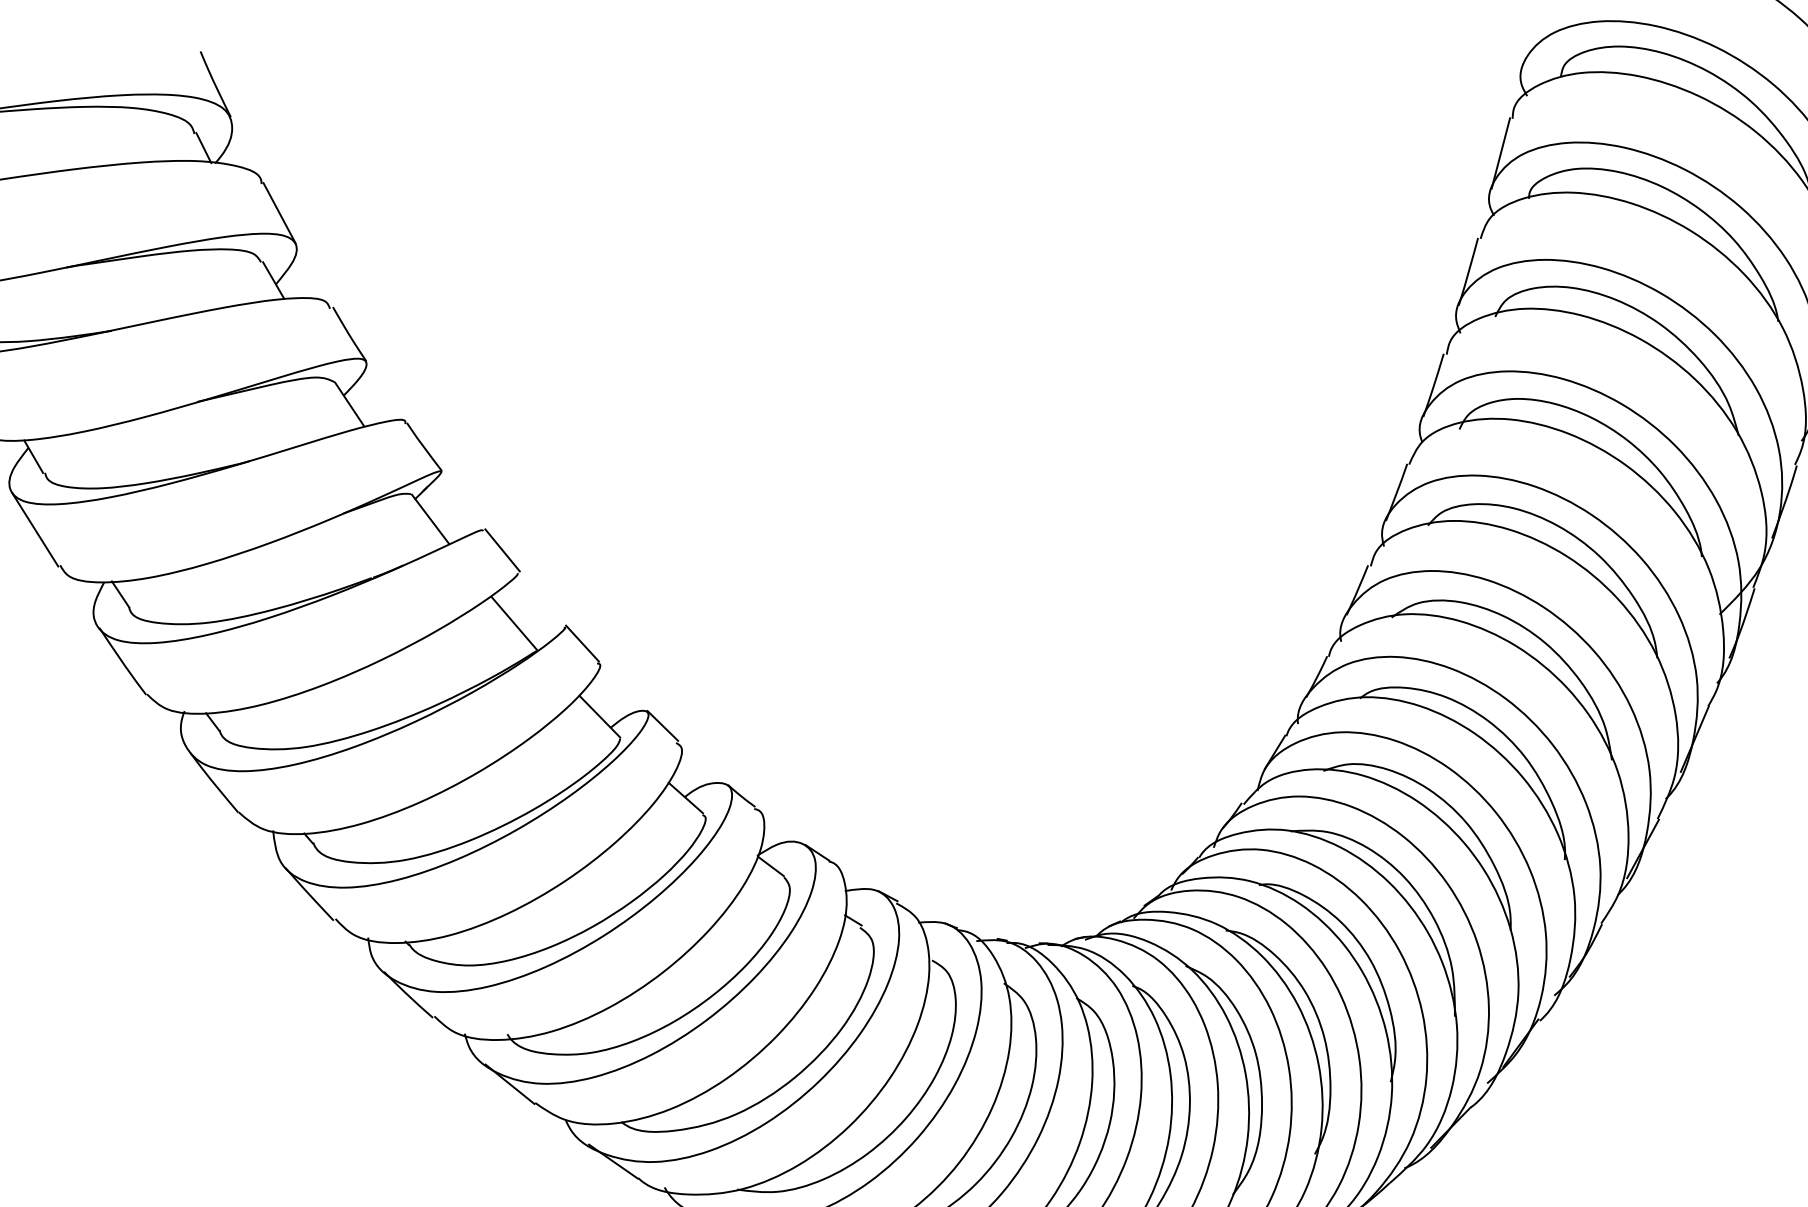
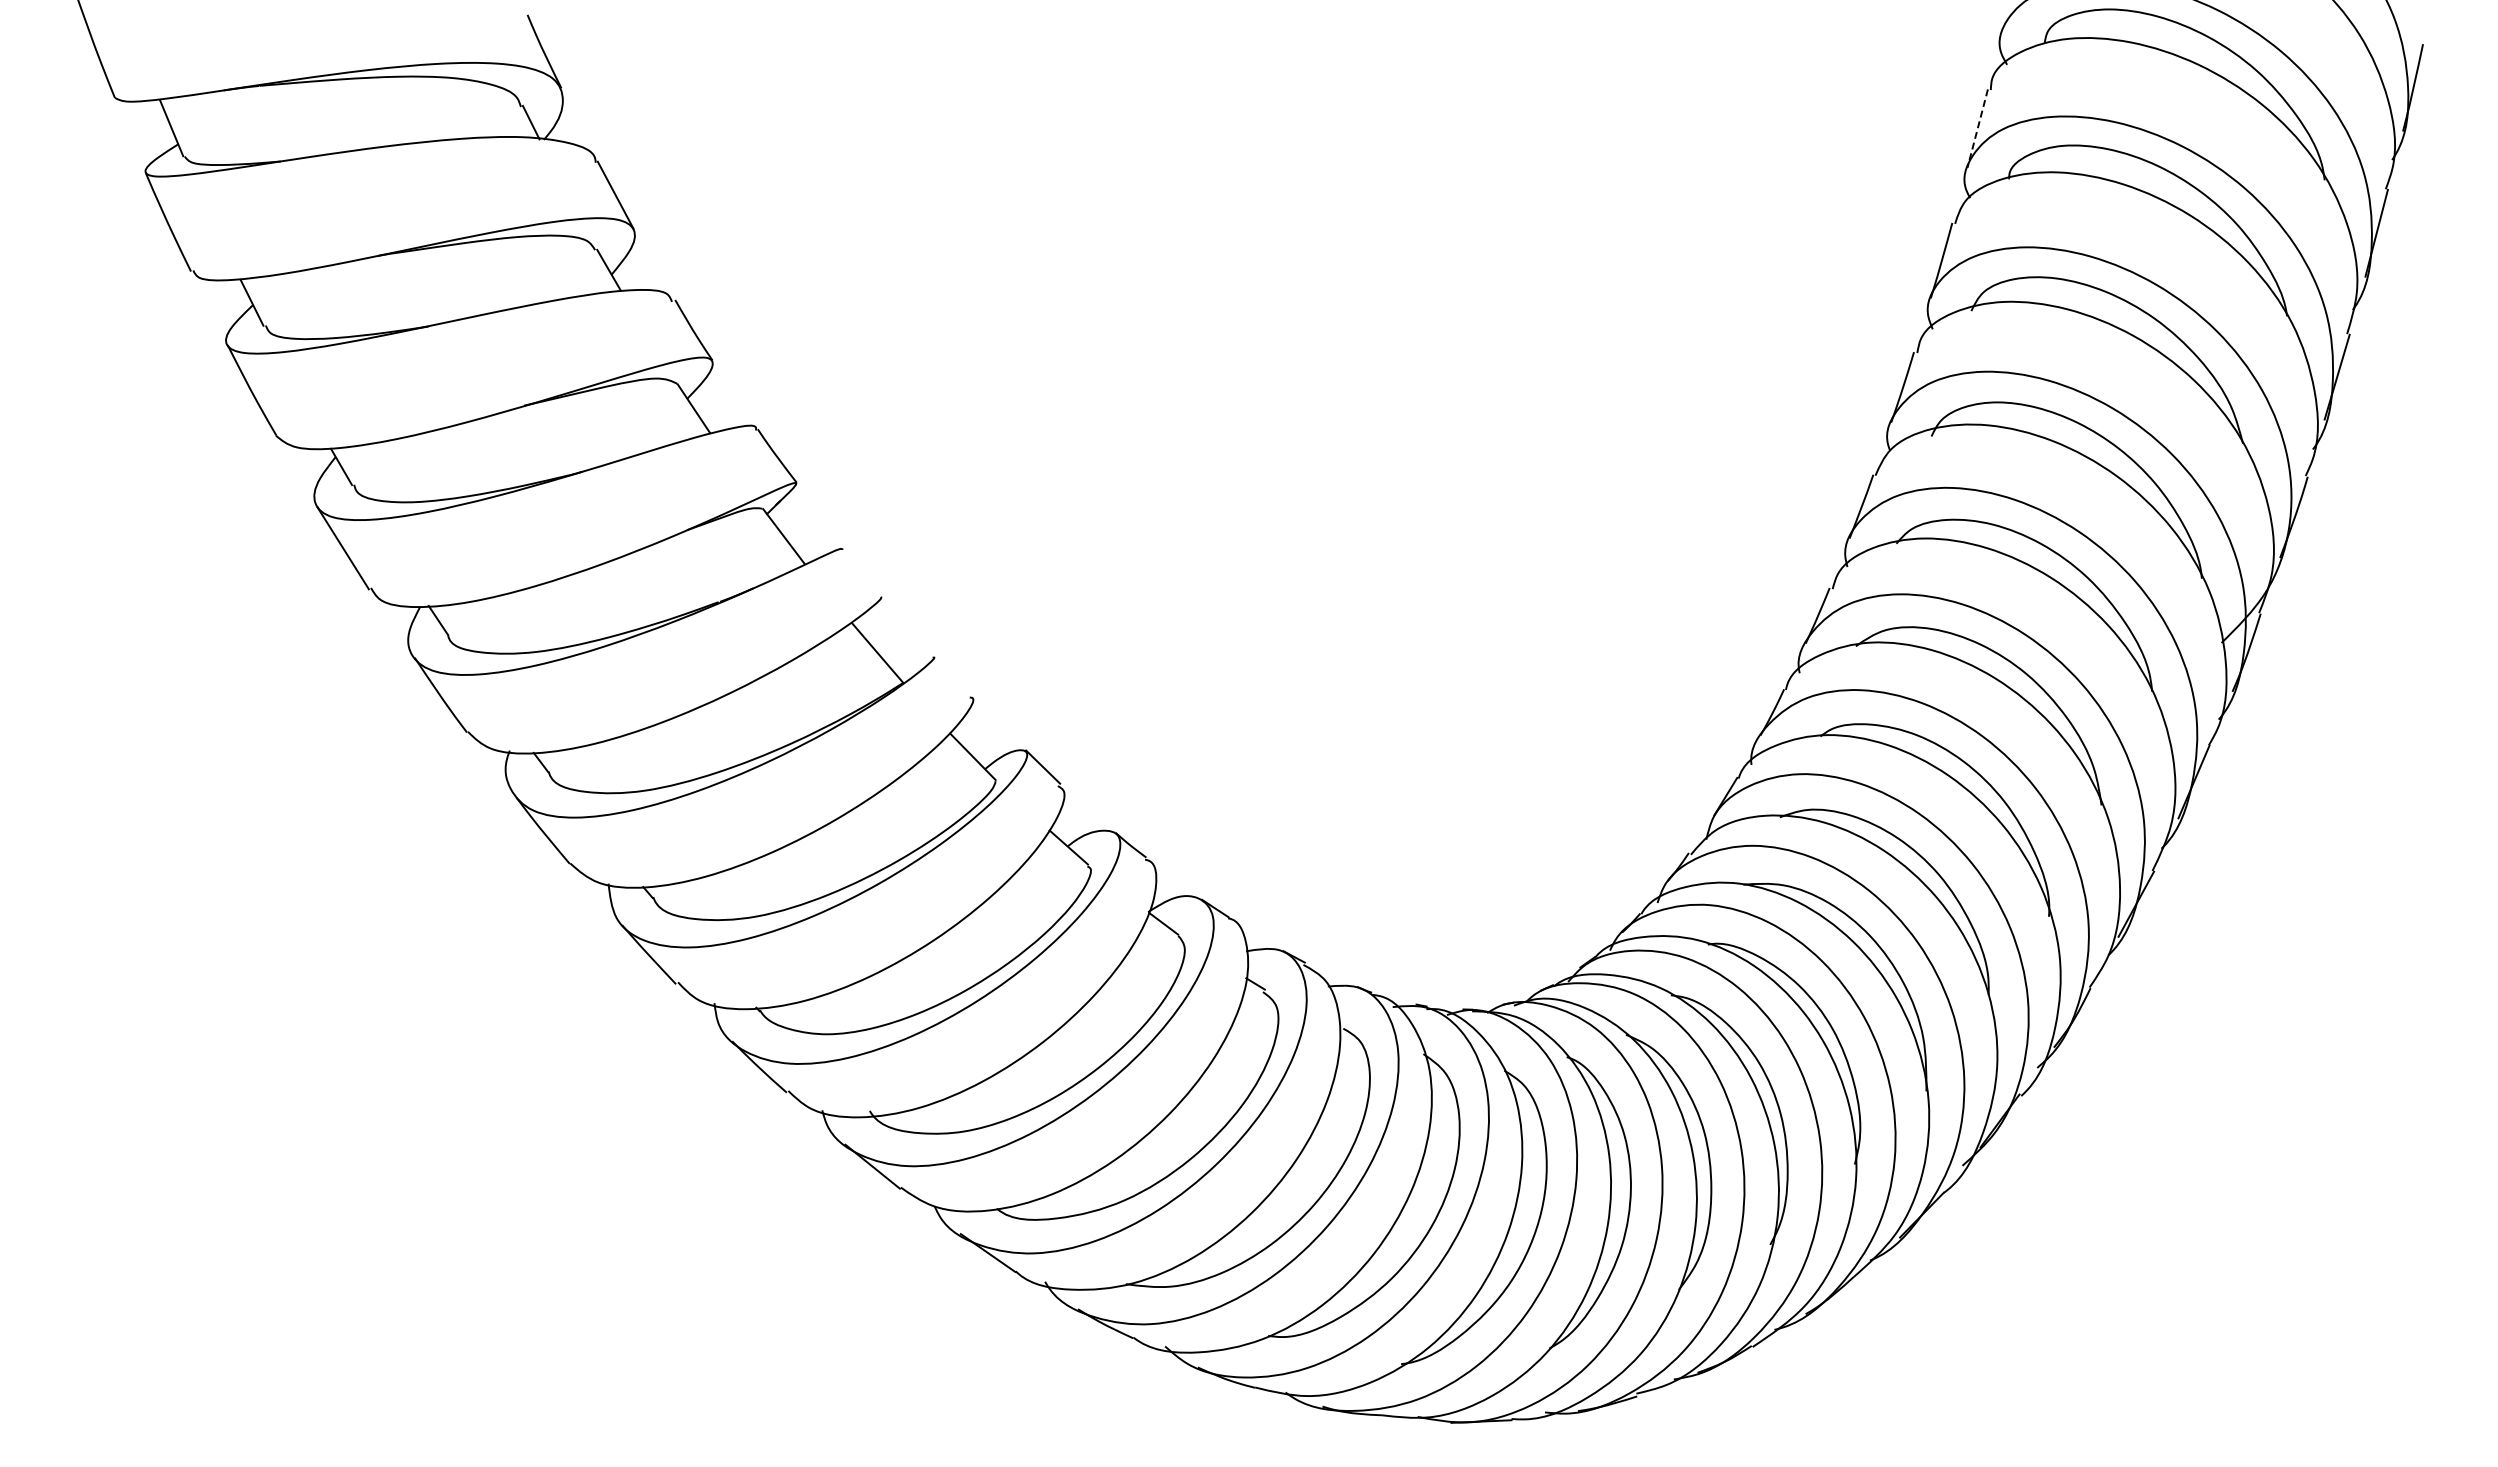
line: (1500, 154) -> (1977, 129), solid -> dashed
line: (502, 549) -> (864, 570), removed
line: (582, 643) -> (953, 675), removed

